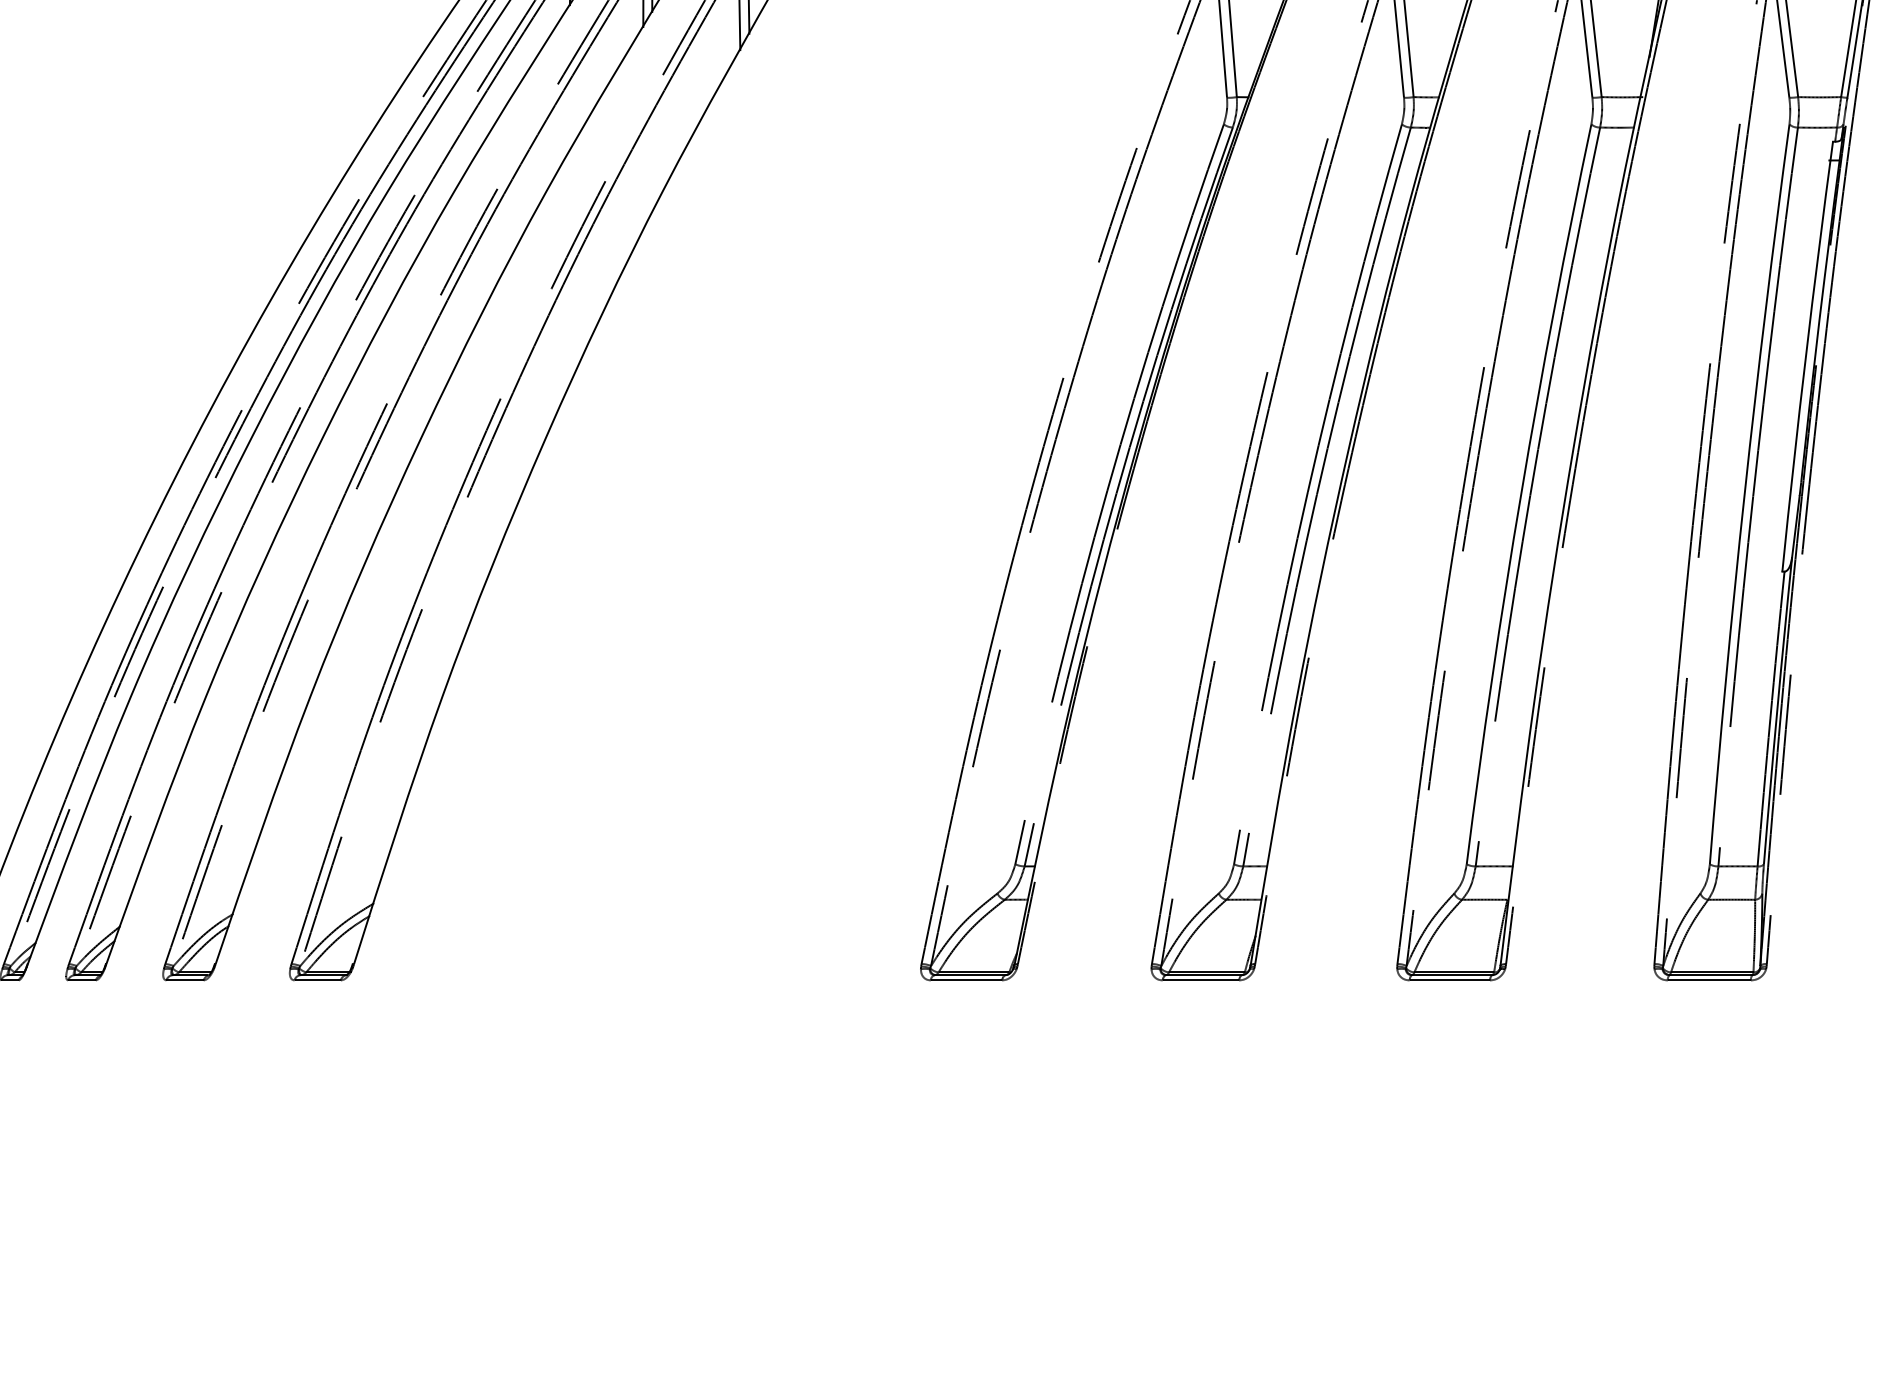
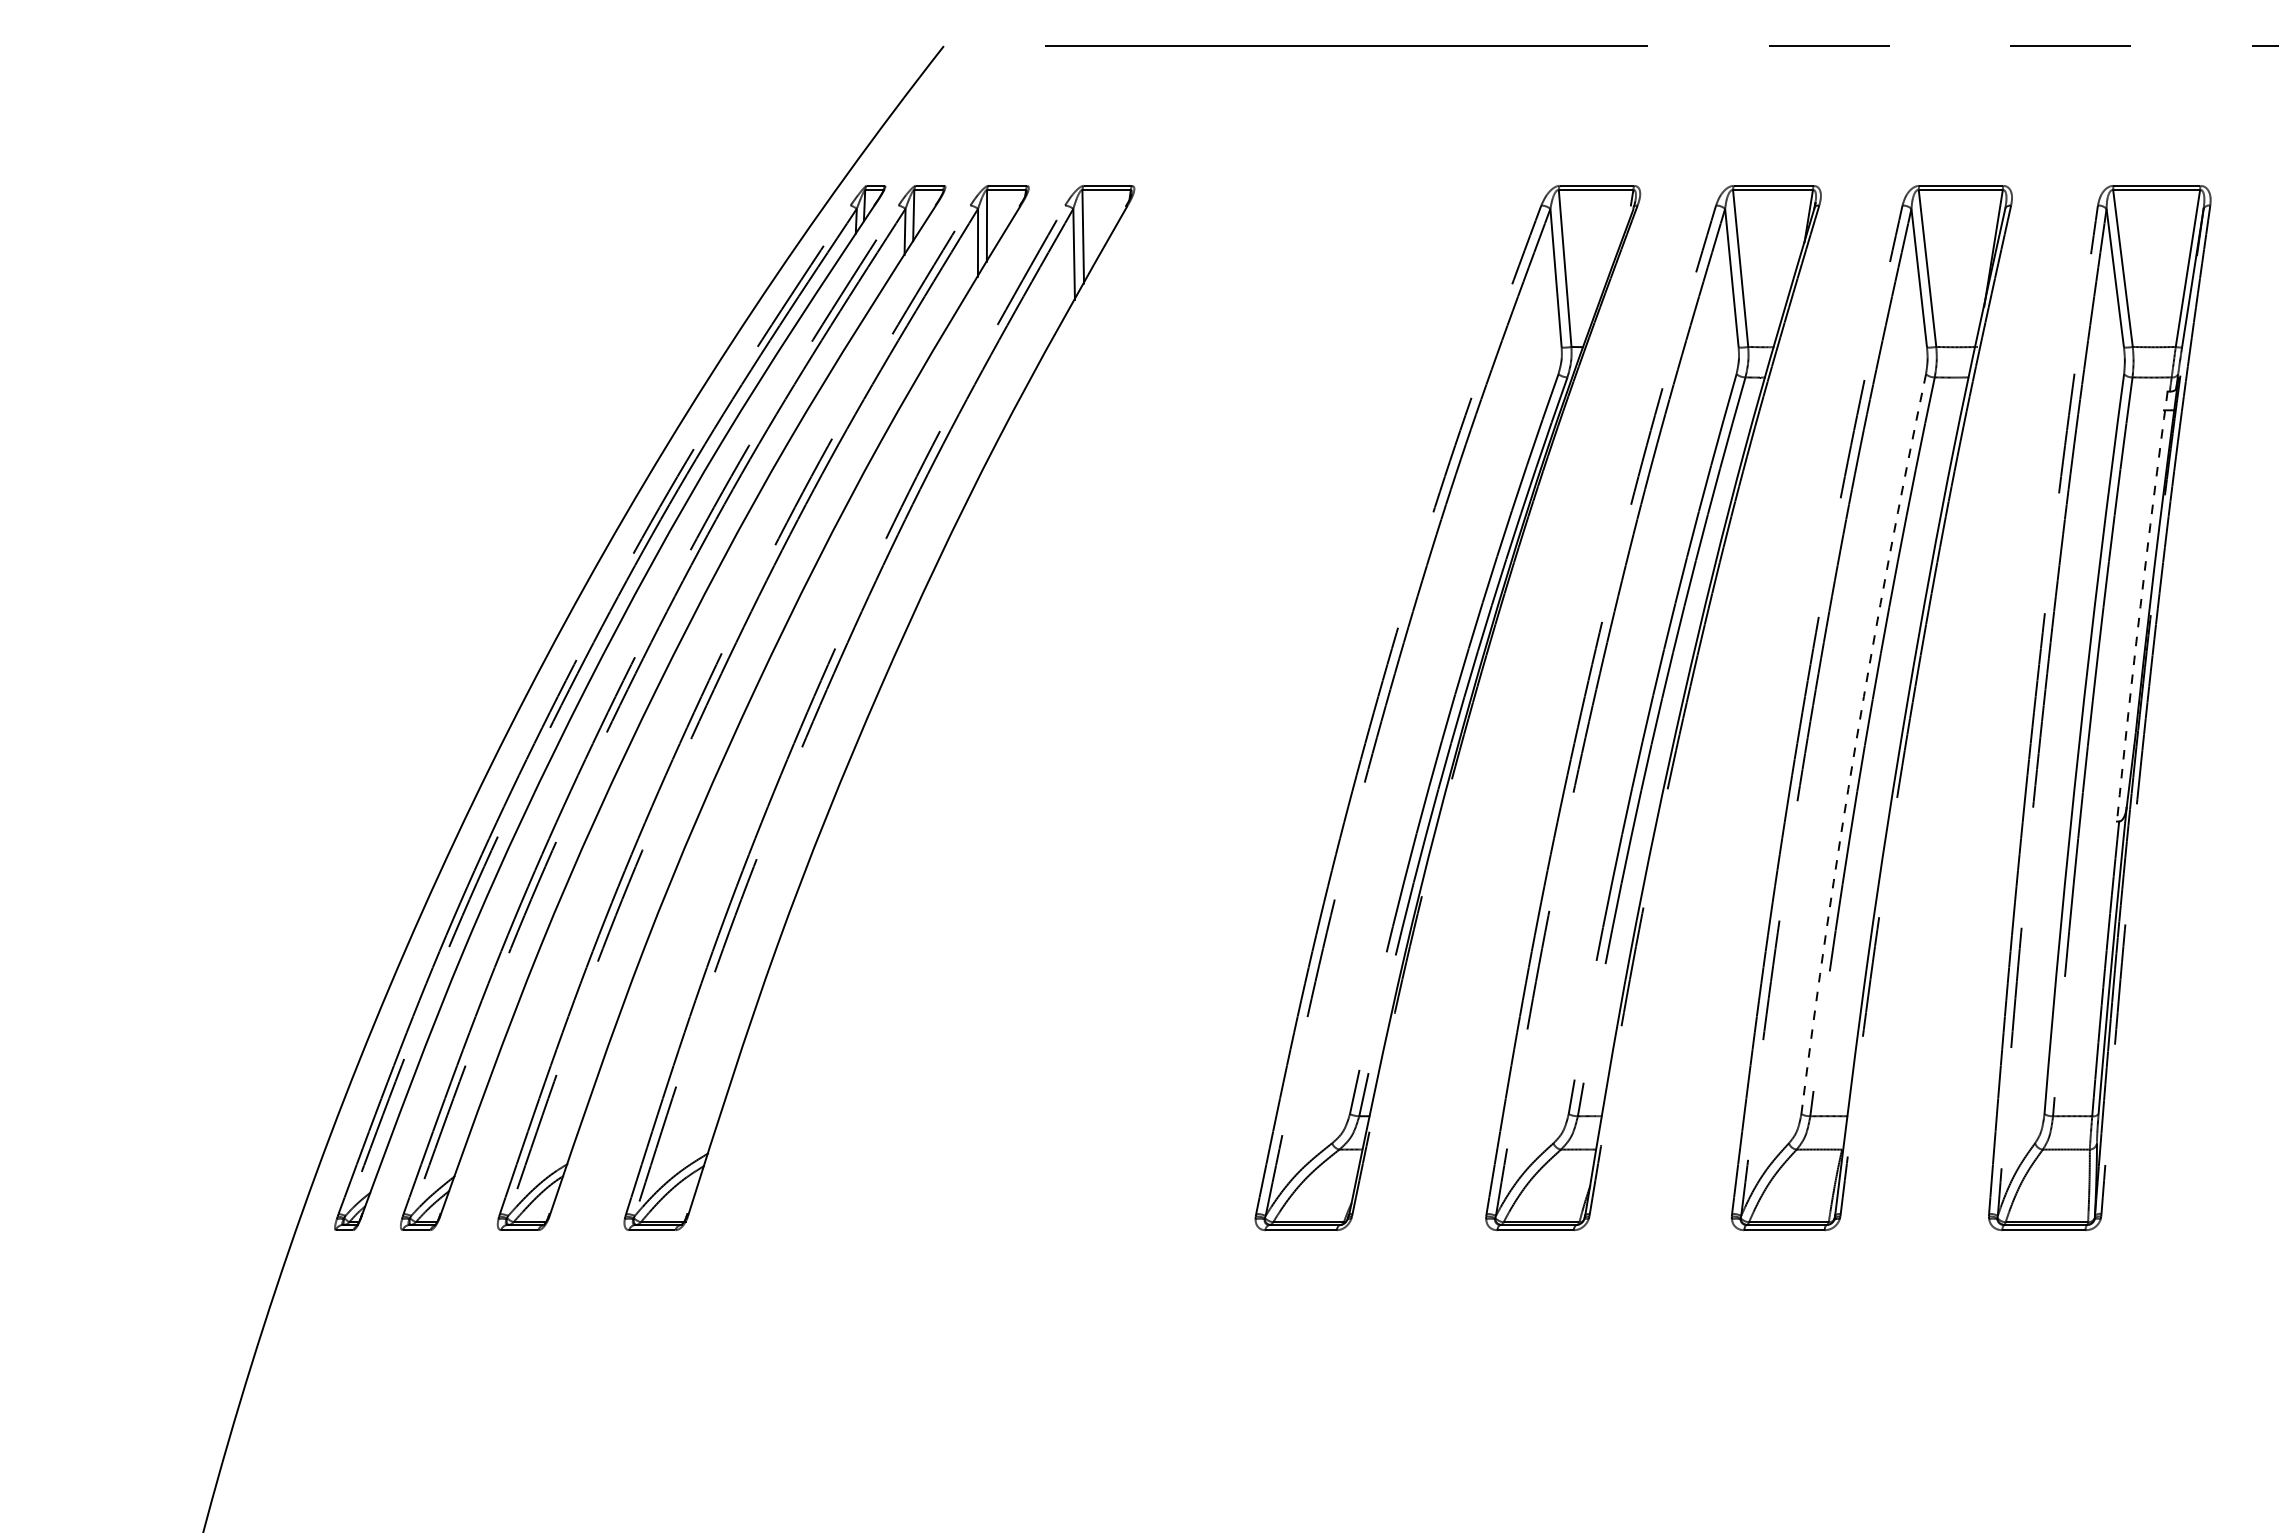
arc: (1805, 356) -> (2140, 606), solid -> dashed
arc: (1521, 492) -> (1856, 742), solid -> dashed

